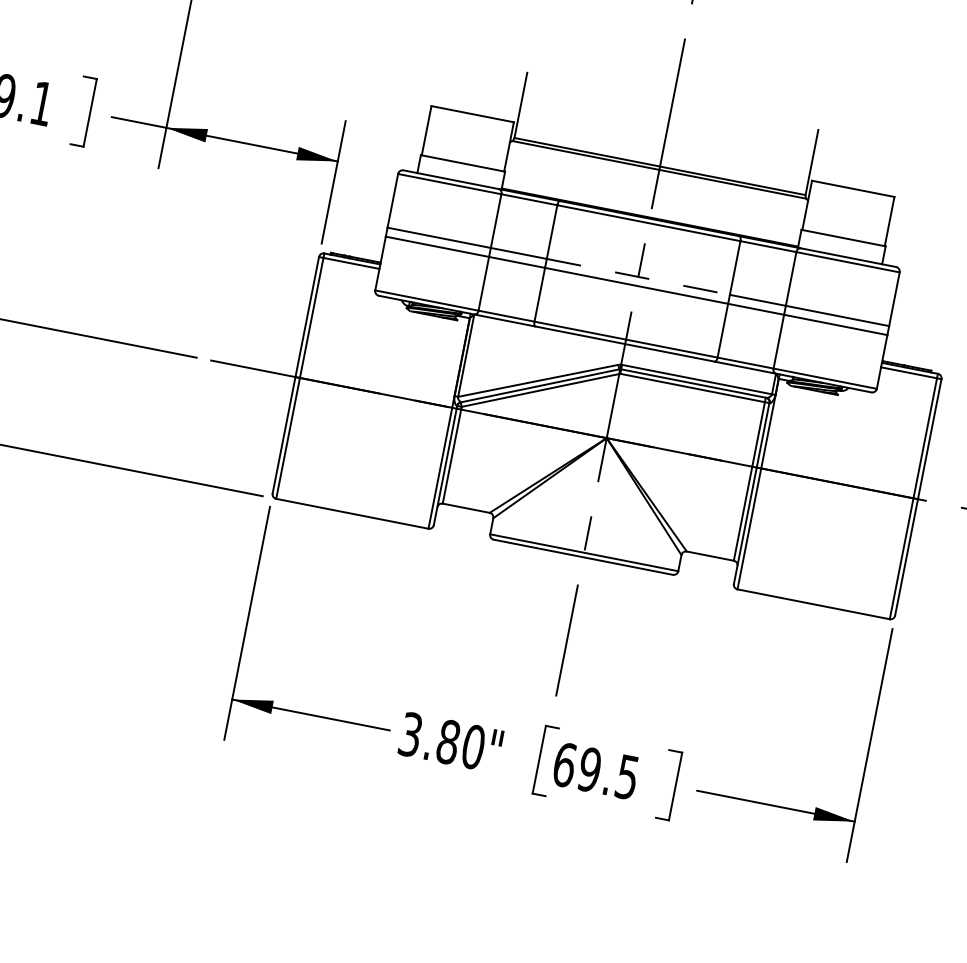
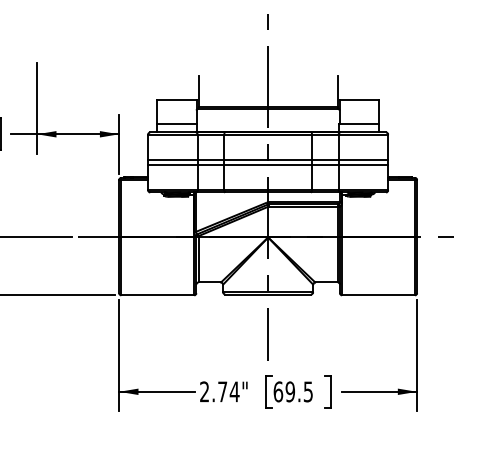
line: (638, 277) -> (268, 160), dashed -> solid
text: (441, 739) -> (219, 391), 3.80" -> 2.74"

